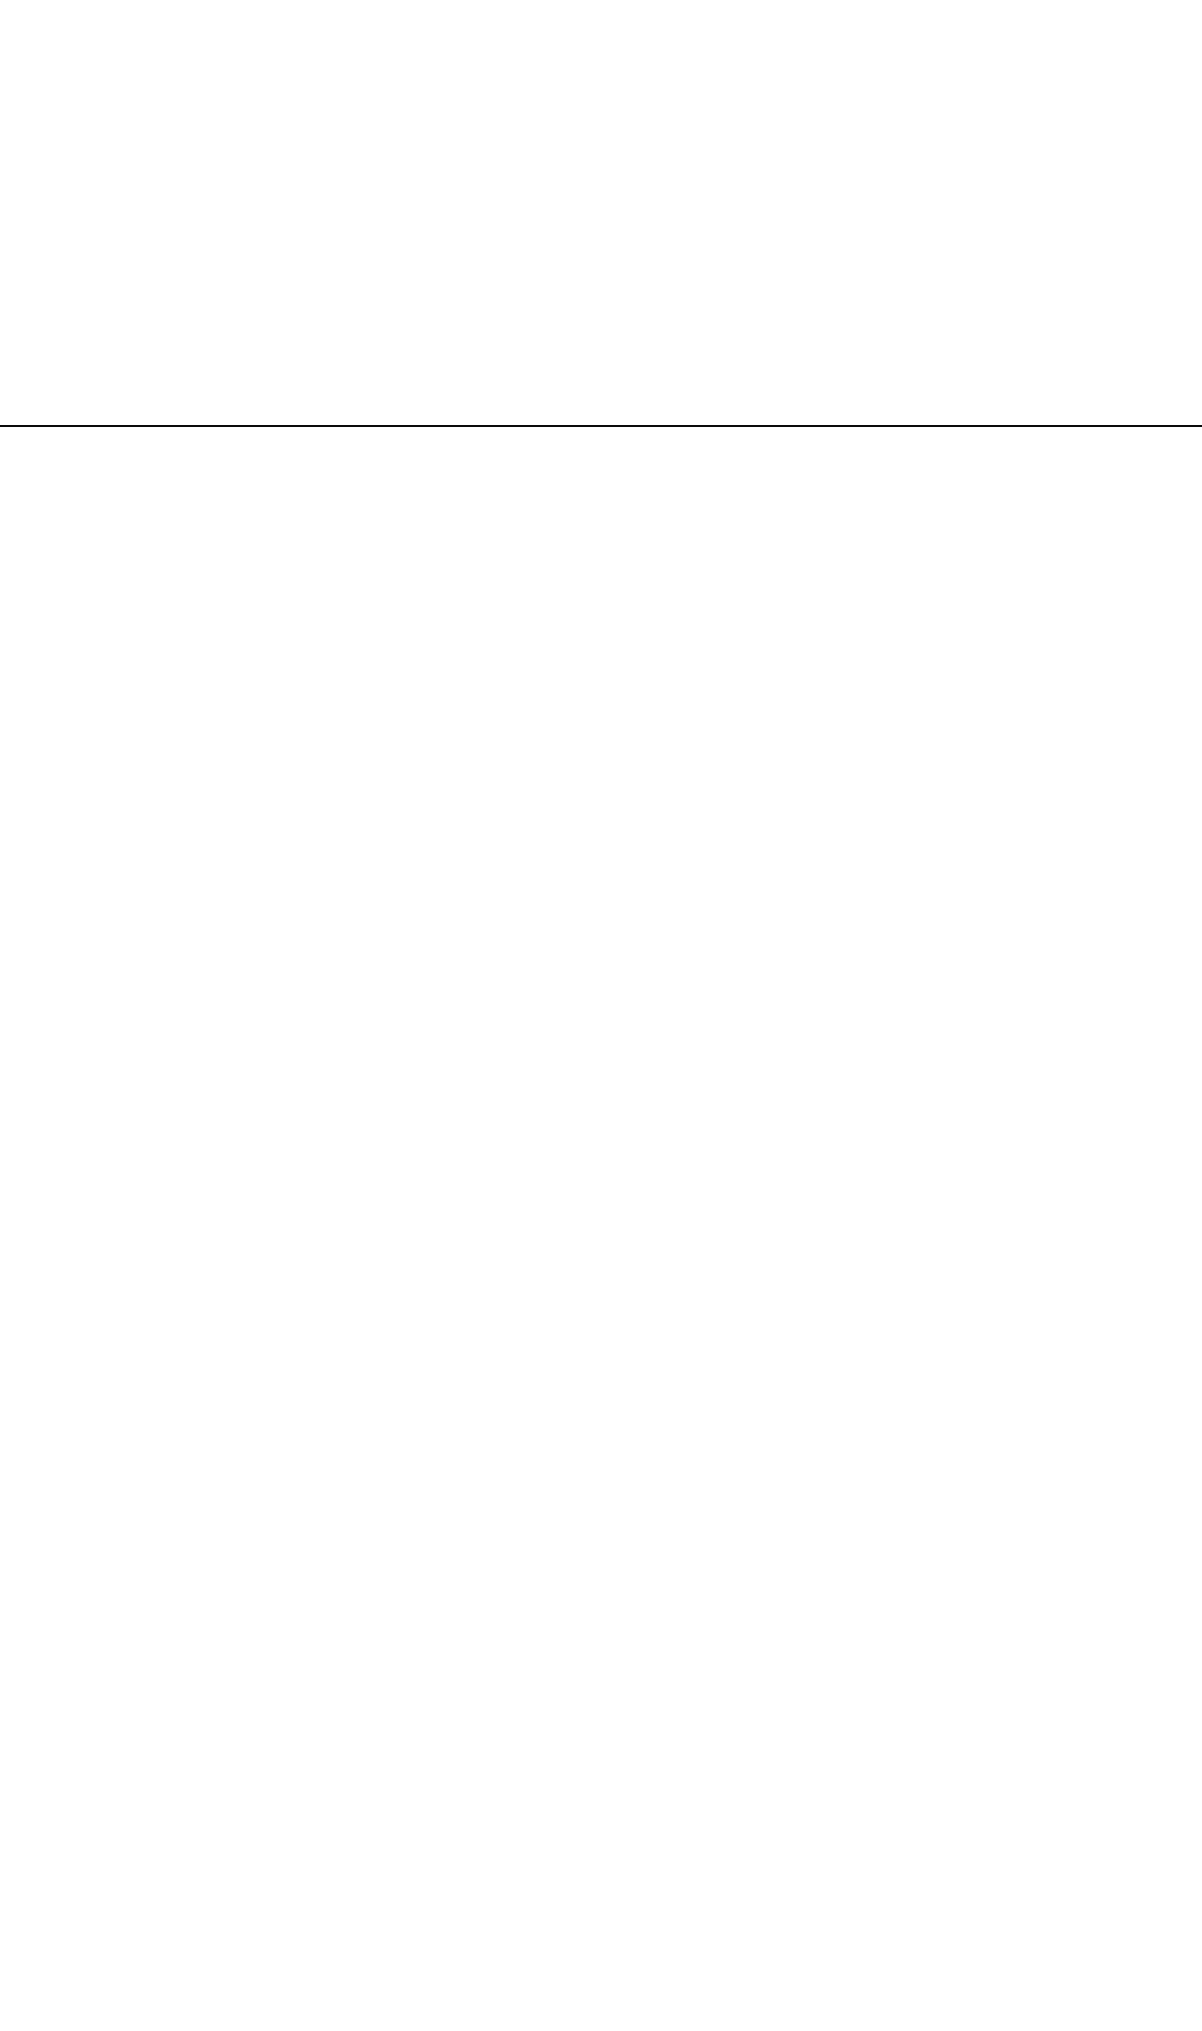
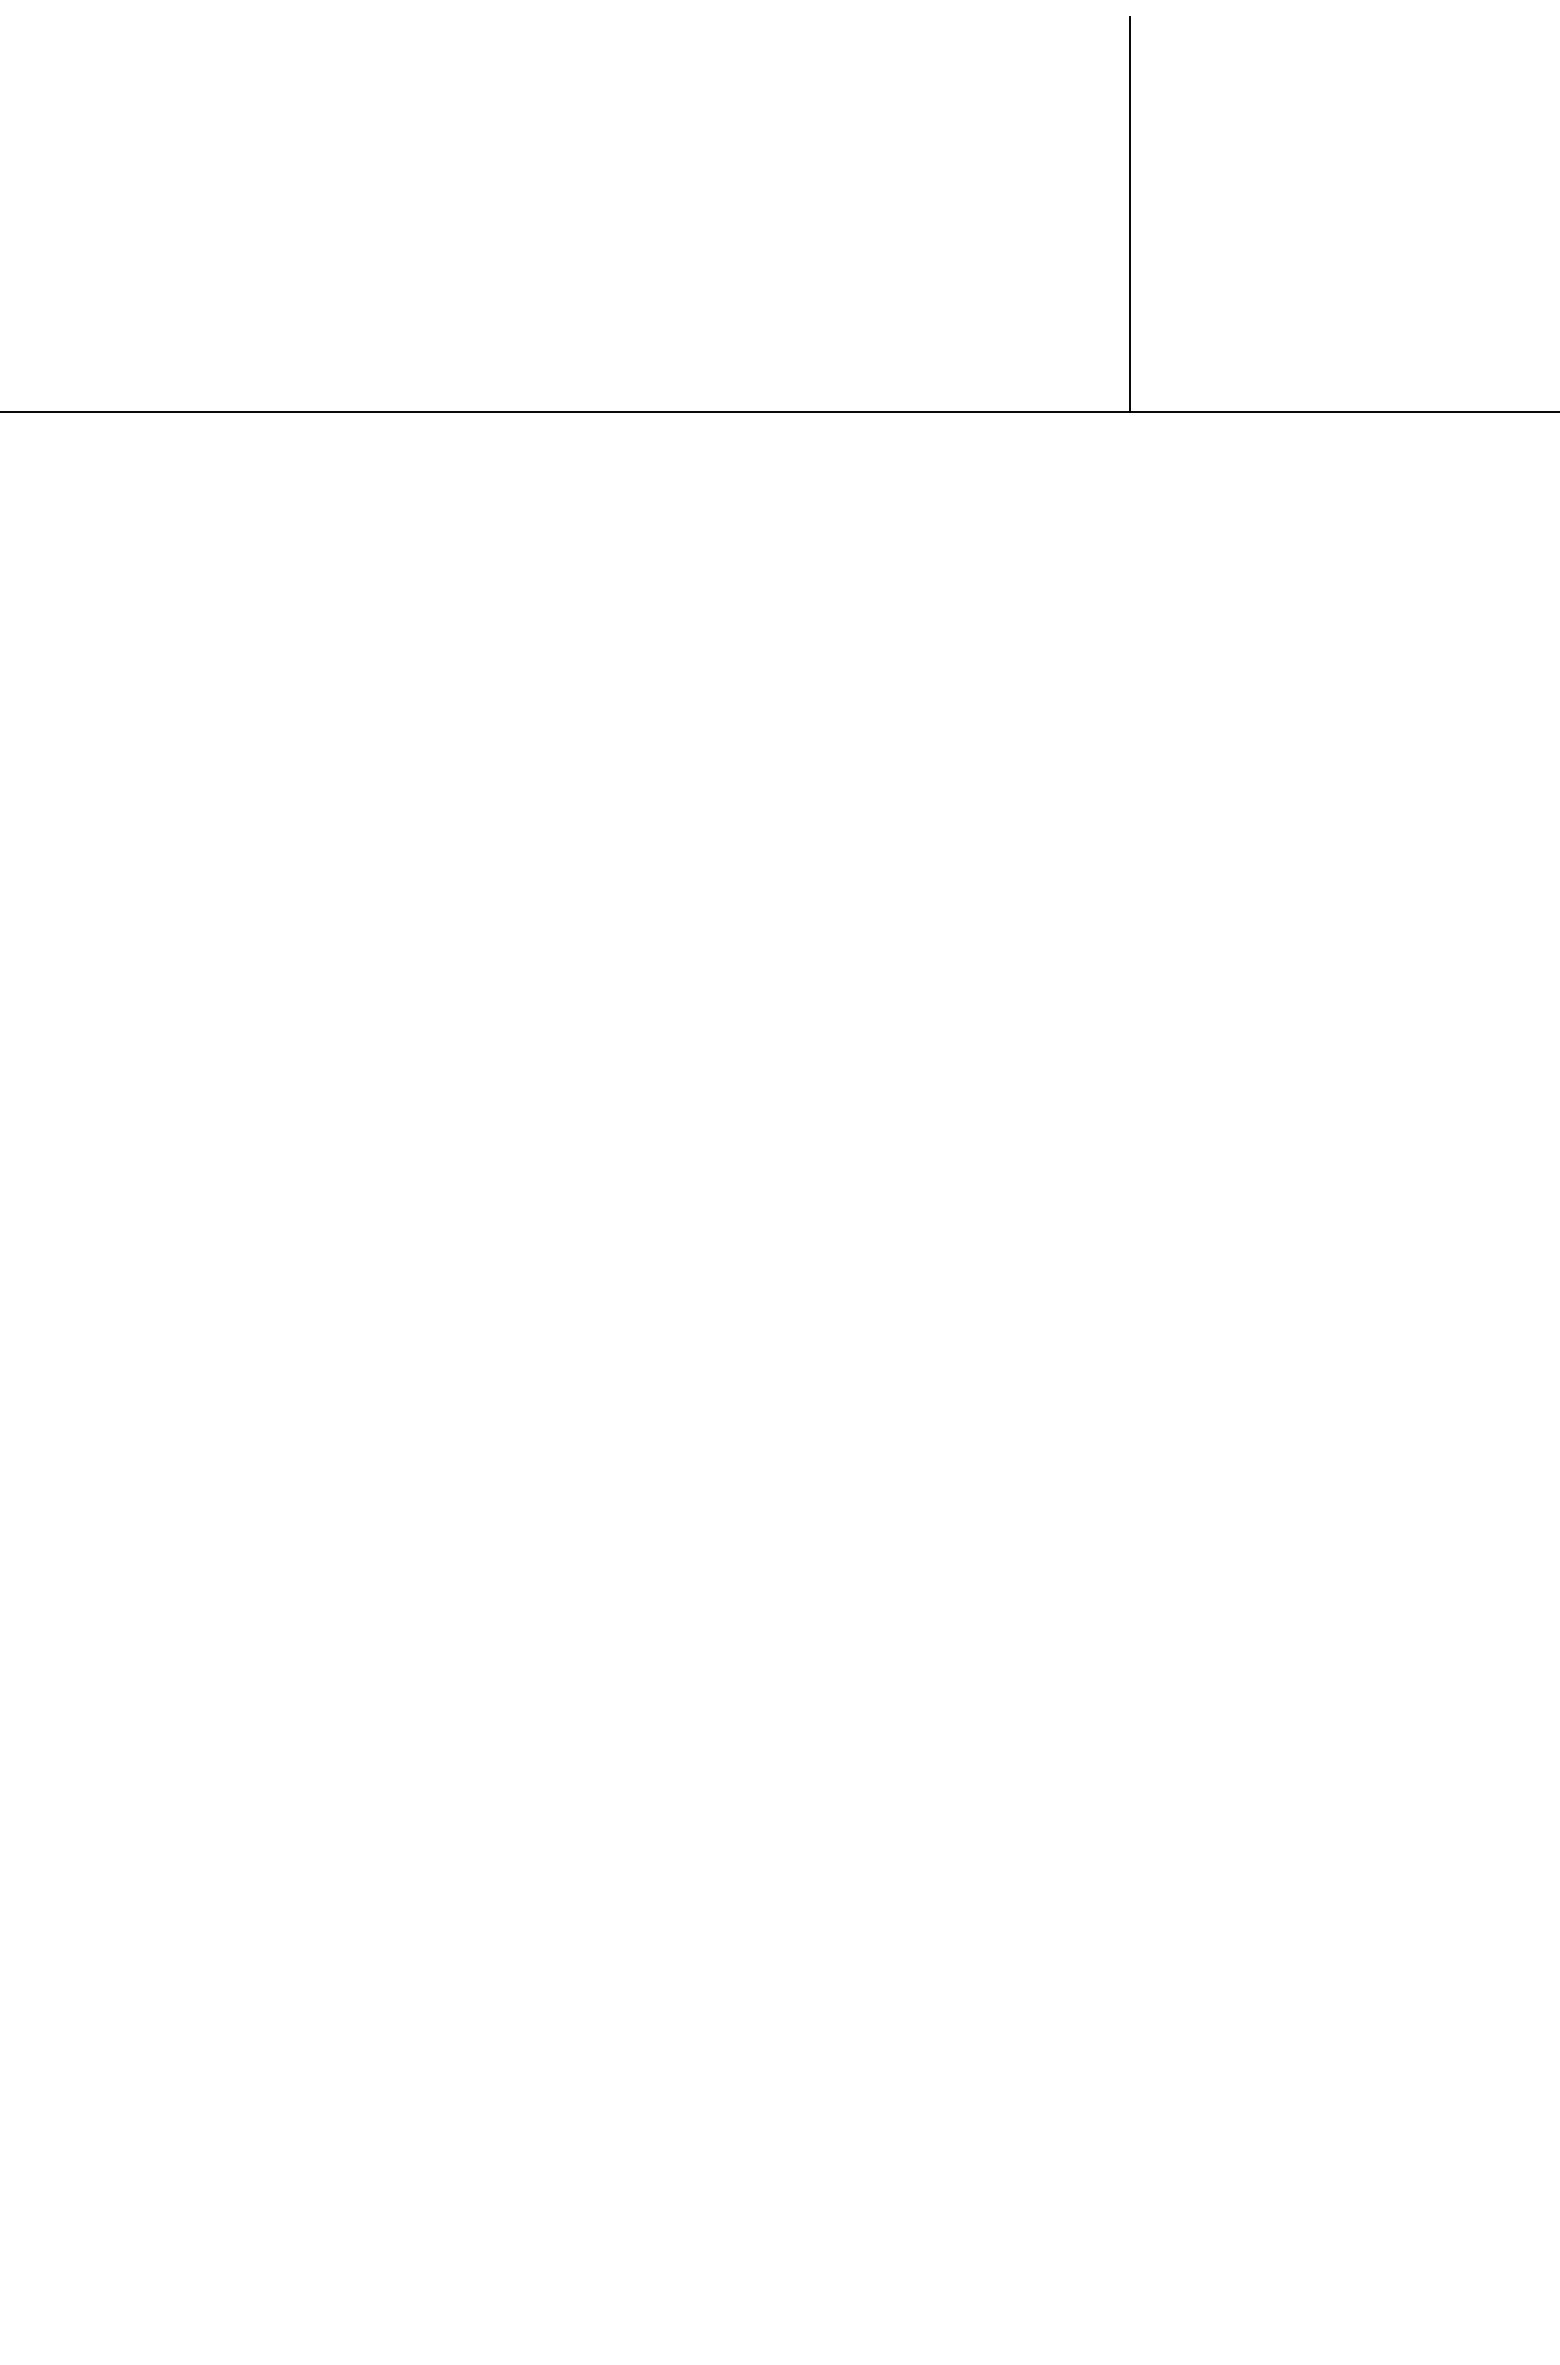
line: (836, 250) -> (1129, 214), added

